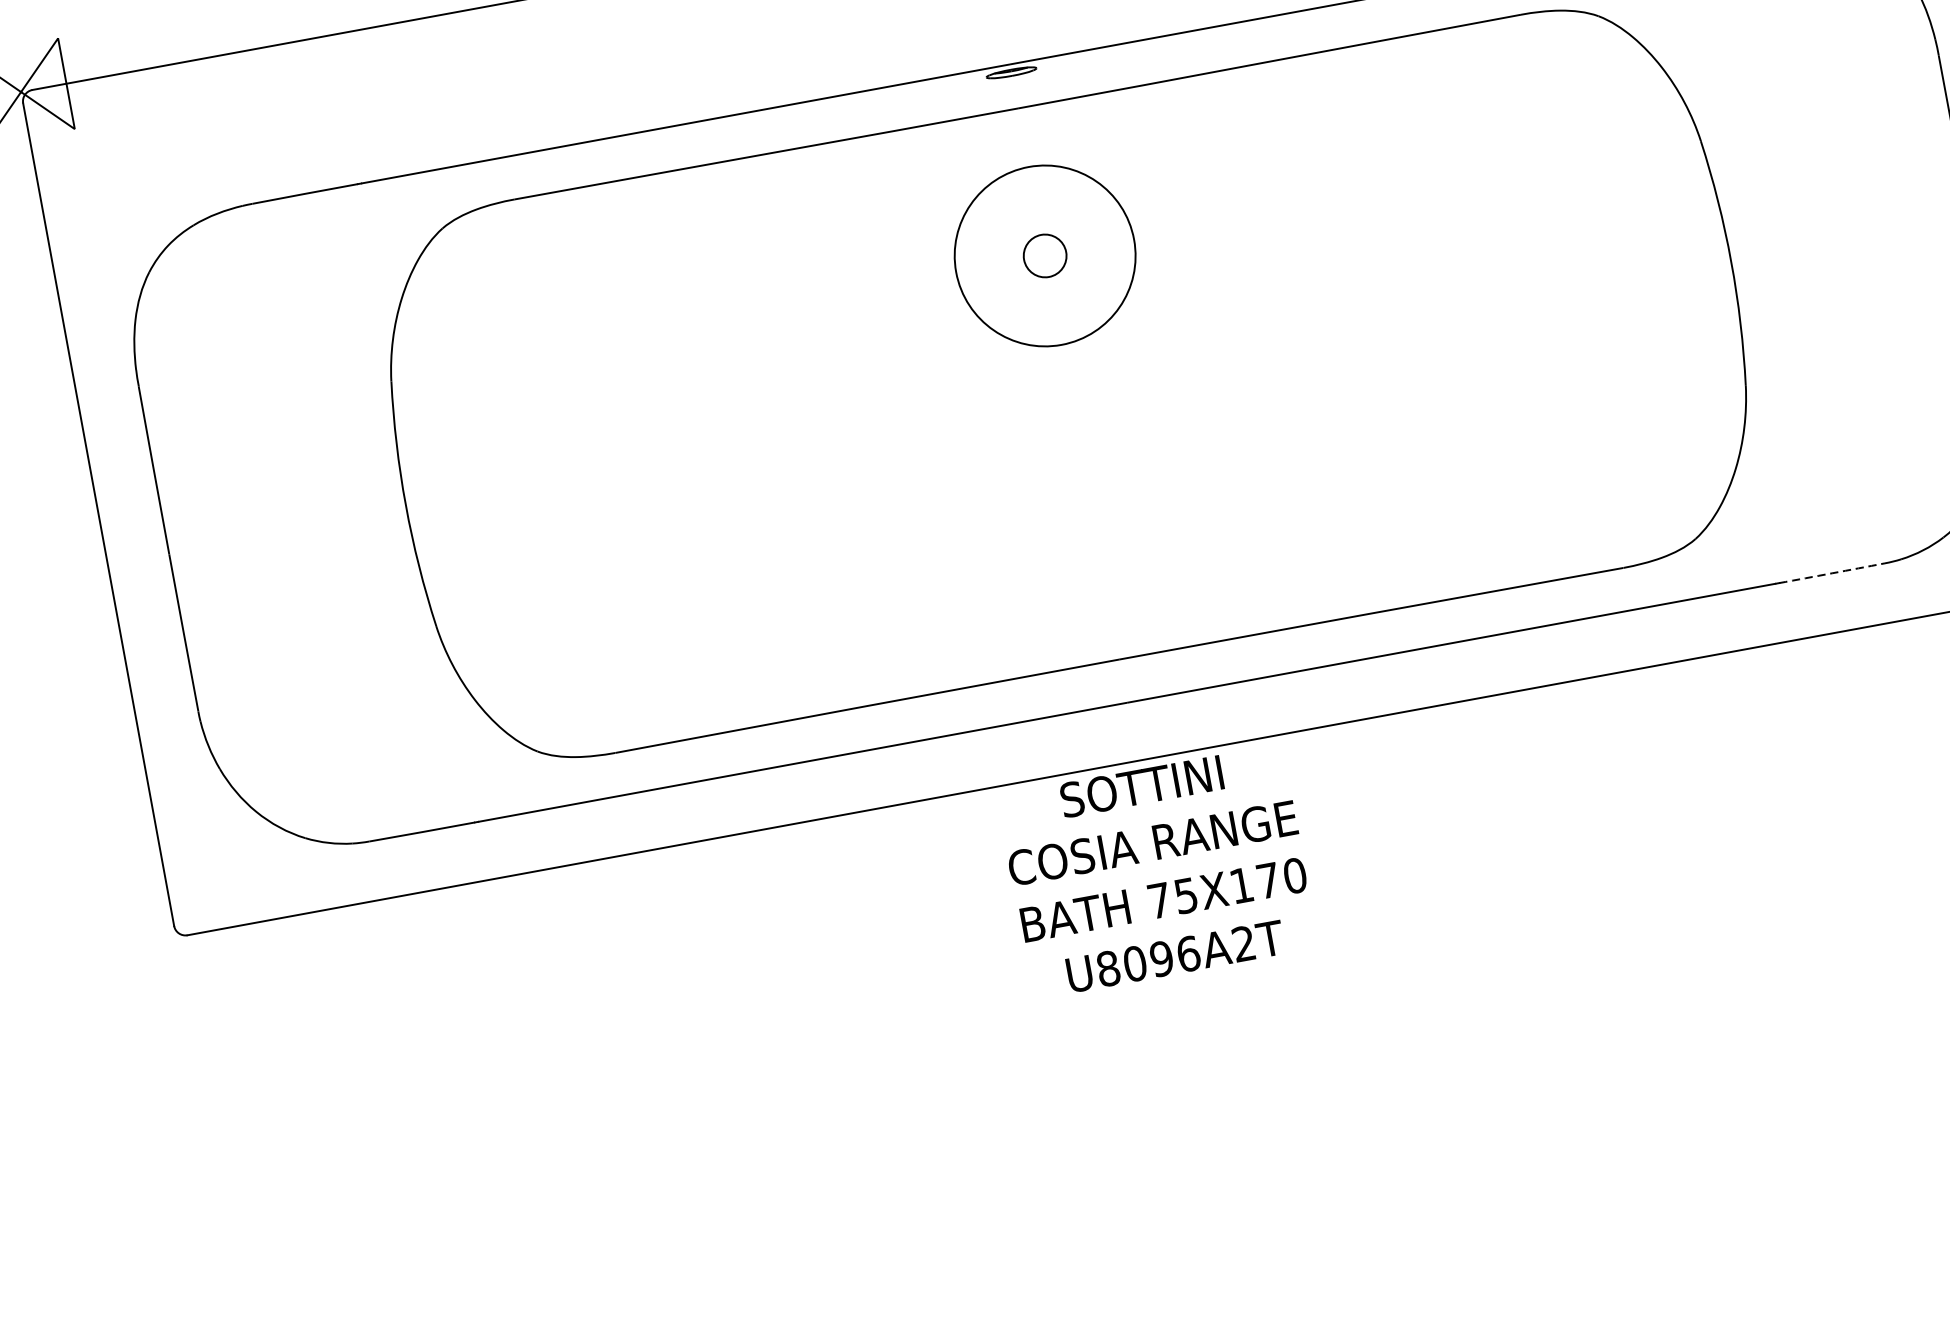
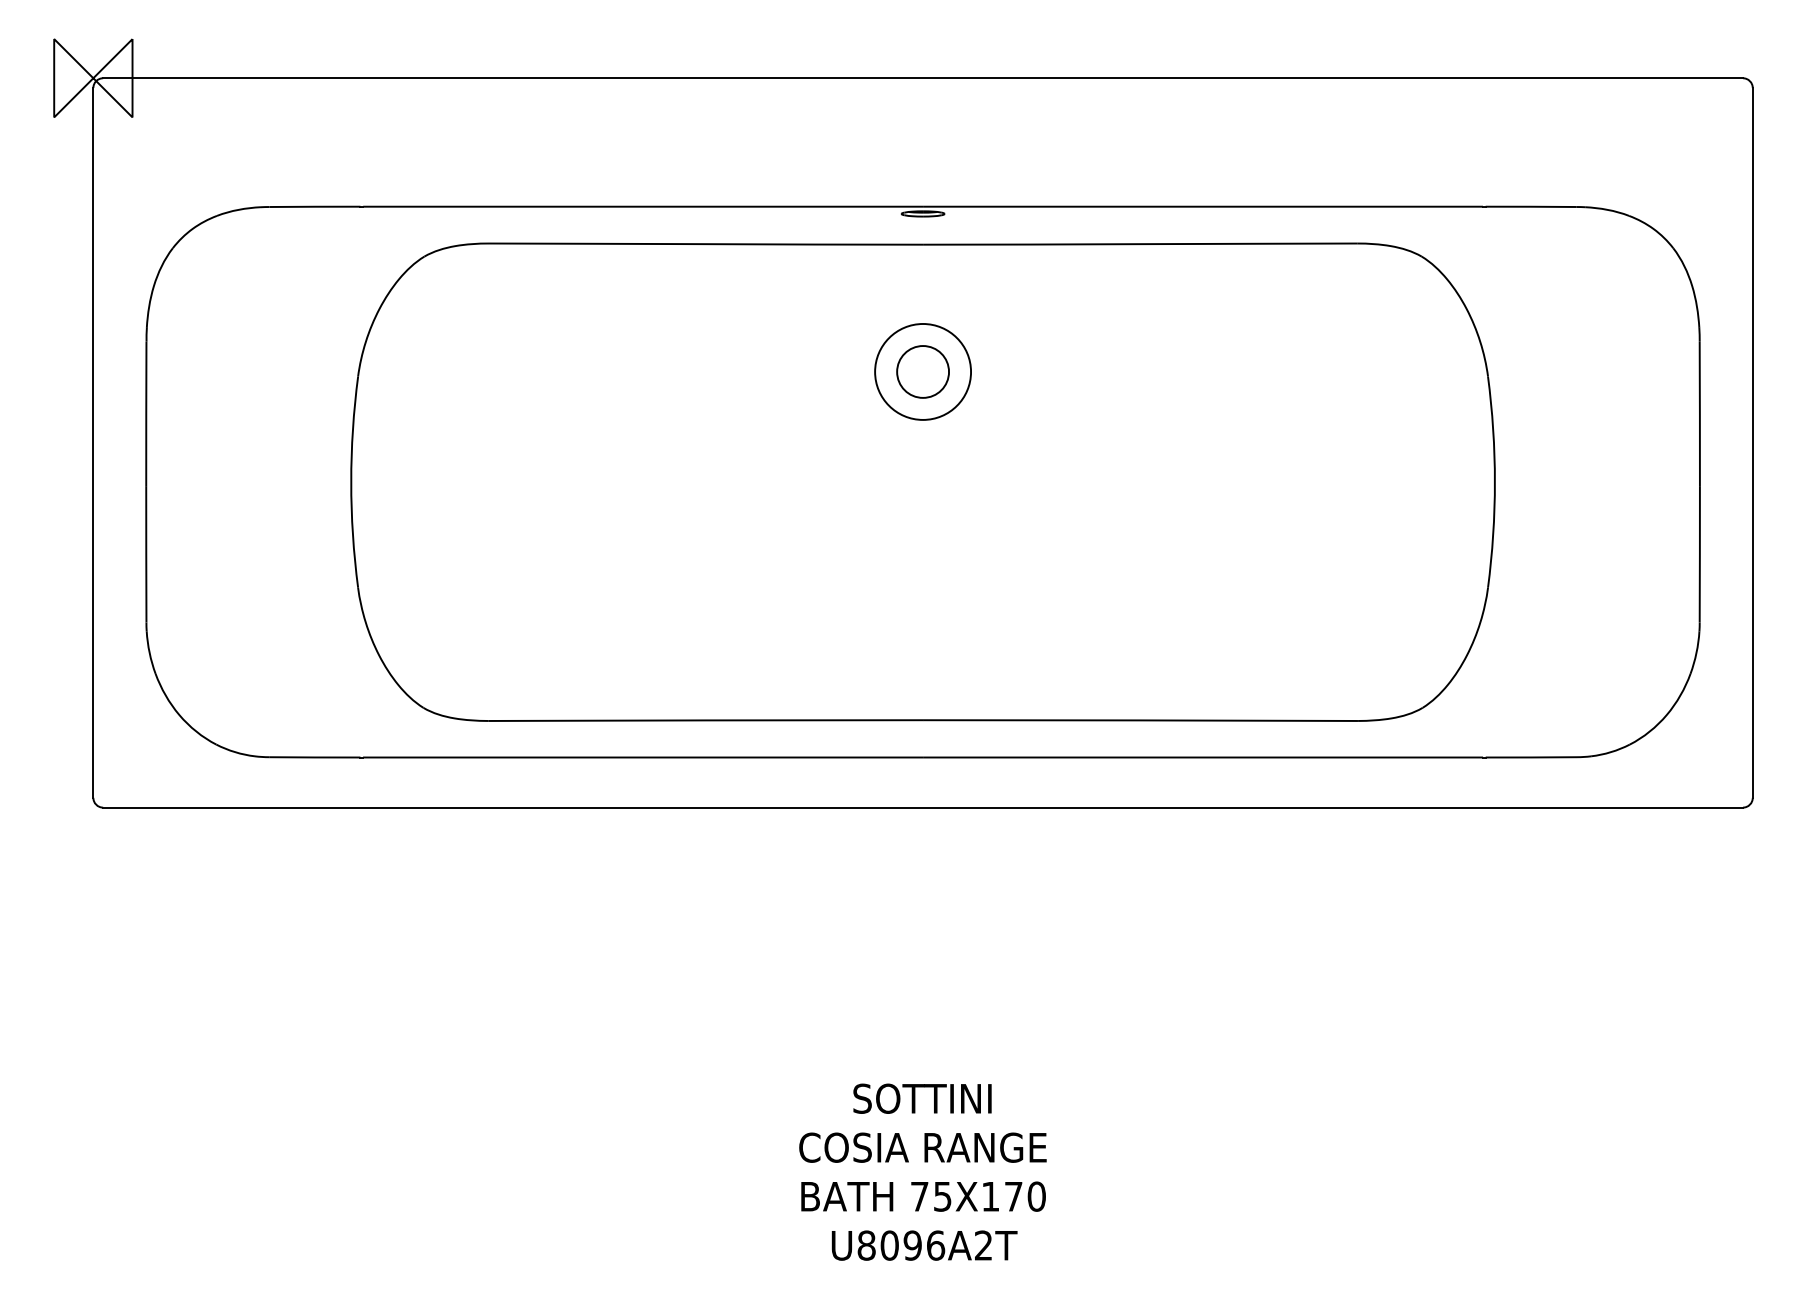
circle: (1045, 255) -> (923, 371), size x0.62
circle: (1045, 255) -> (923, 371), size x1.43
arc: (1832, 573) -> (1531, 757), dashed -> solid
text: (1157, 870) -> (922, 1171), moved

